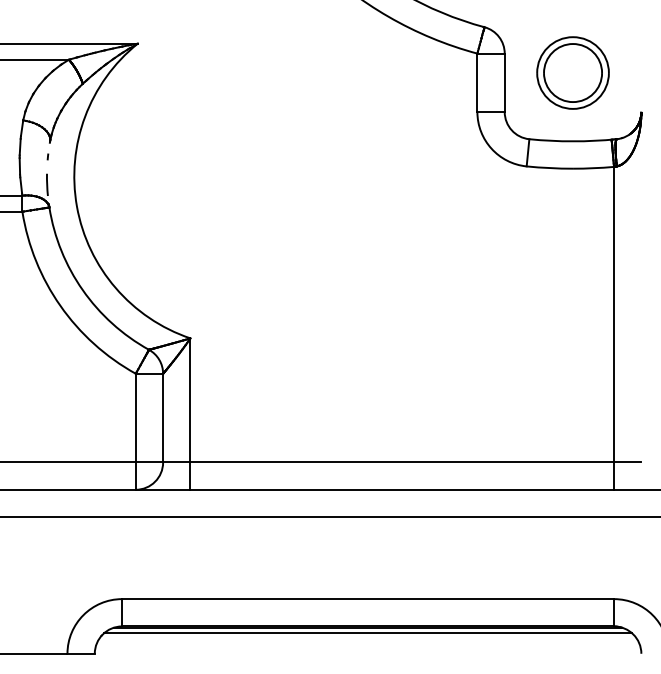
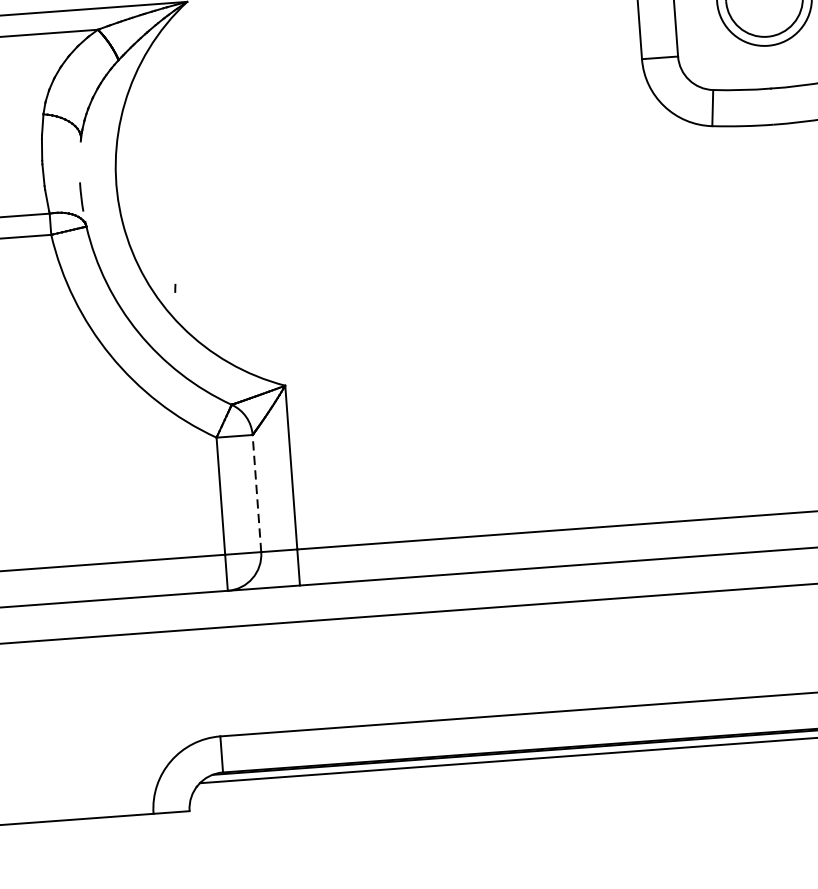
arc: (47, 156) -> (174, 287), moved
line: (163, 417) -> (257, 492), solid -> dashed

